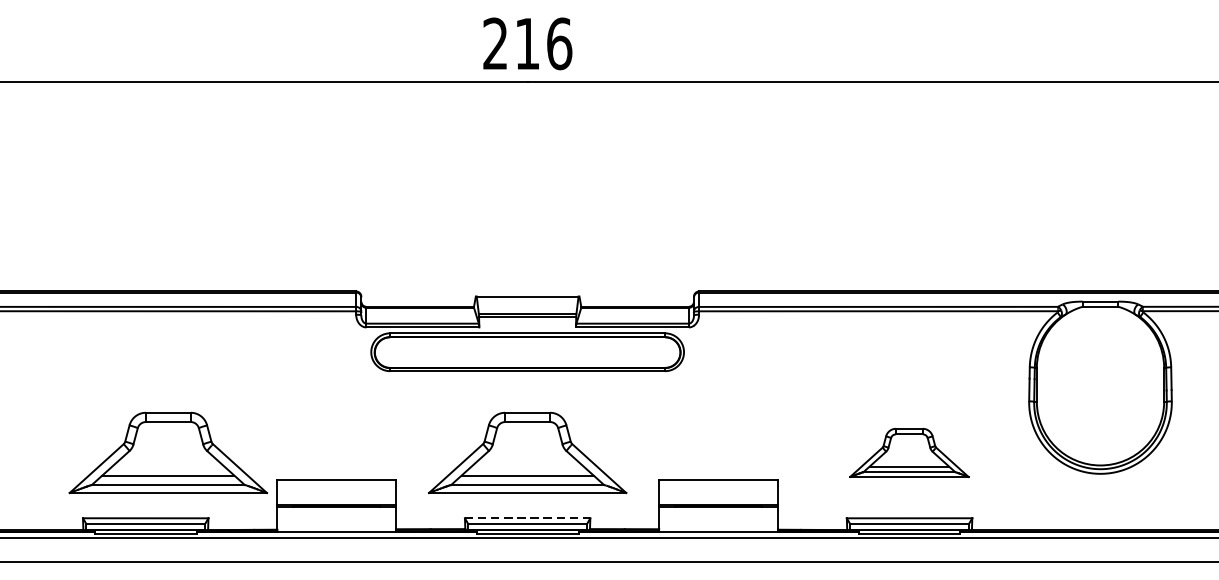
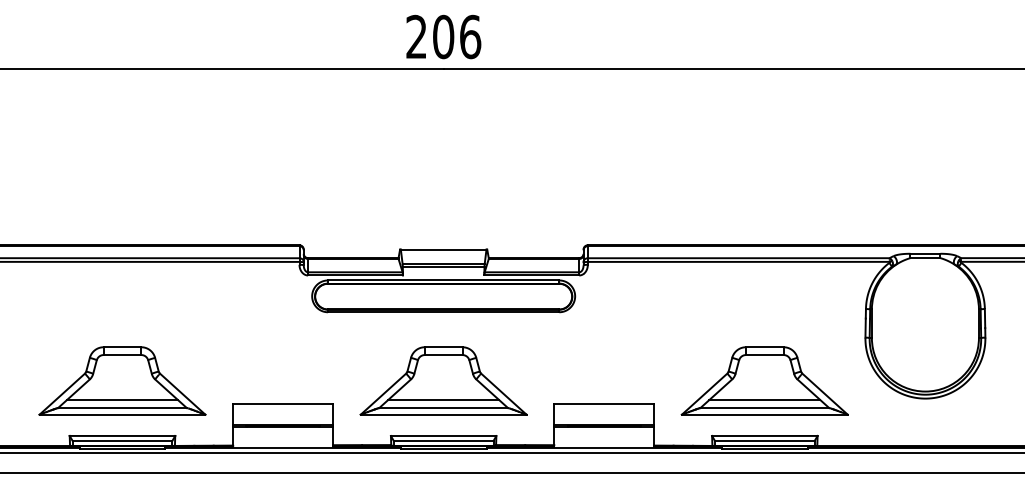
text: (527, 43) -> (443, 36), 216 -> 206
part: (168, 452) -> (122, 380), moved
part: (909, 452) -> (764, 380), size x1.67
line: (527, 518) -> (443, 436), dashed -> solid

